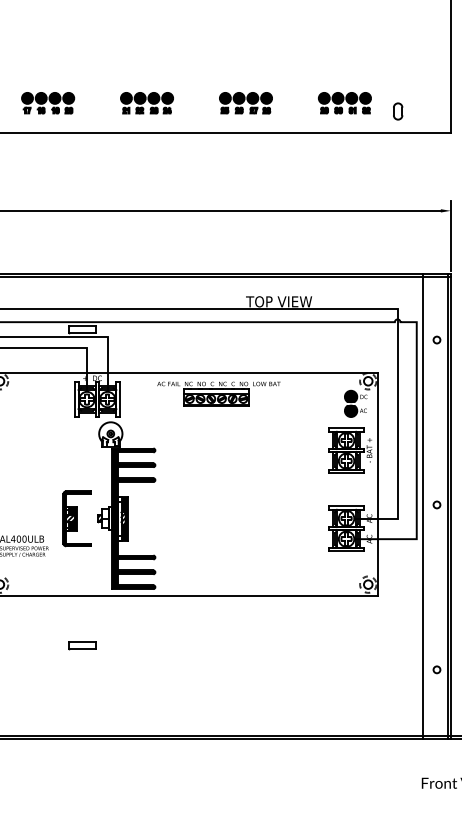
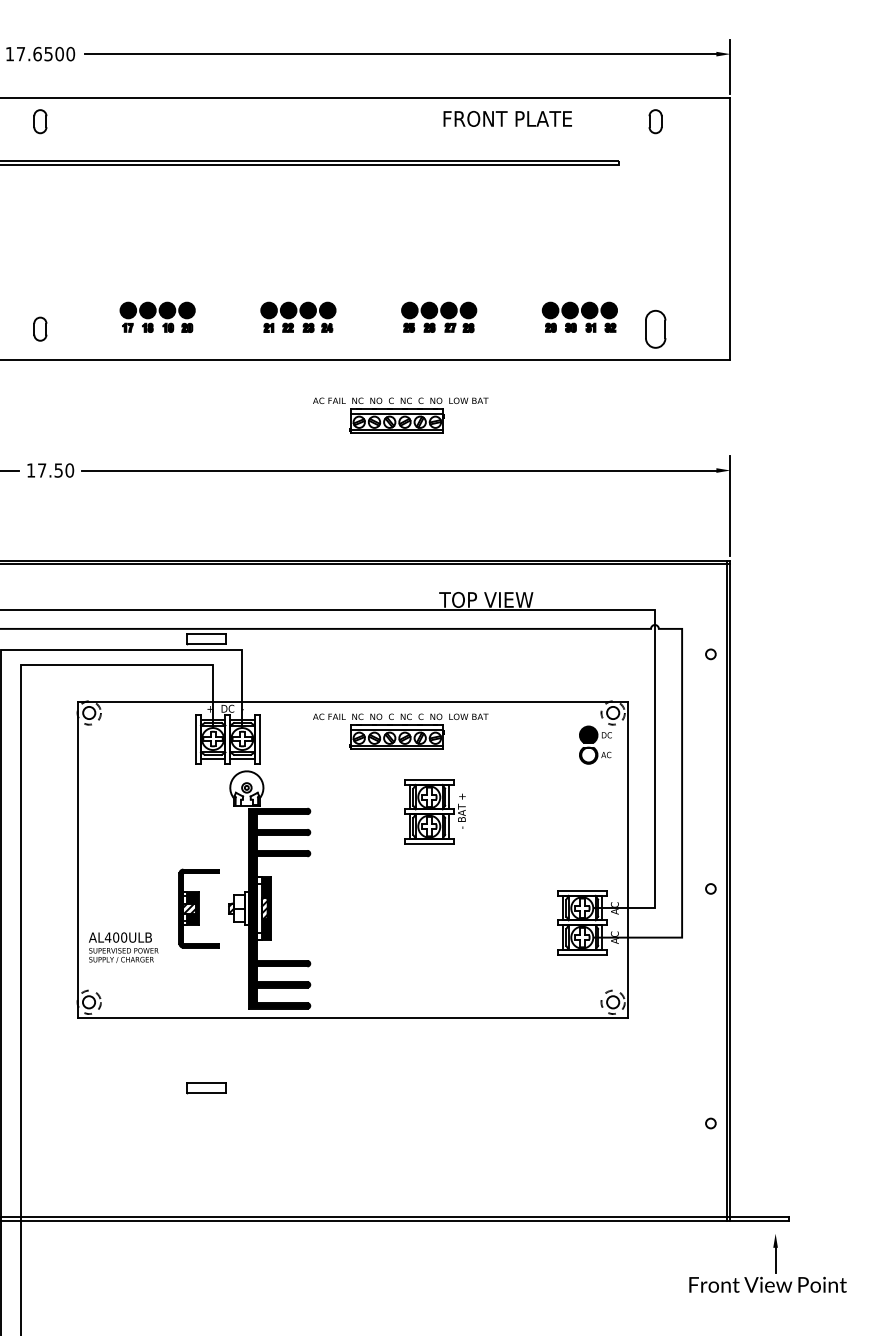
part: (398, 111) -> (655, 328), size x1.6
part: (218, 172) -> (400, 415), added
fill: (350, 410) -> (588, 754), removed
part: (350, 450) -> (434, 811), moved
line: (423, 506) -> (691, 890), removed

